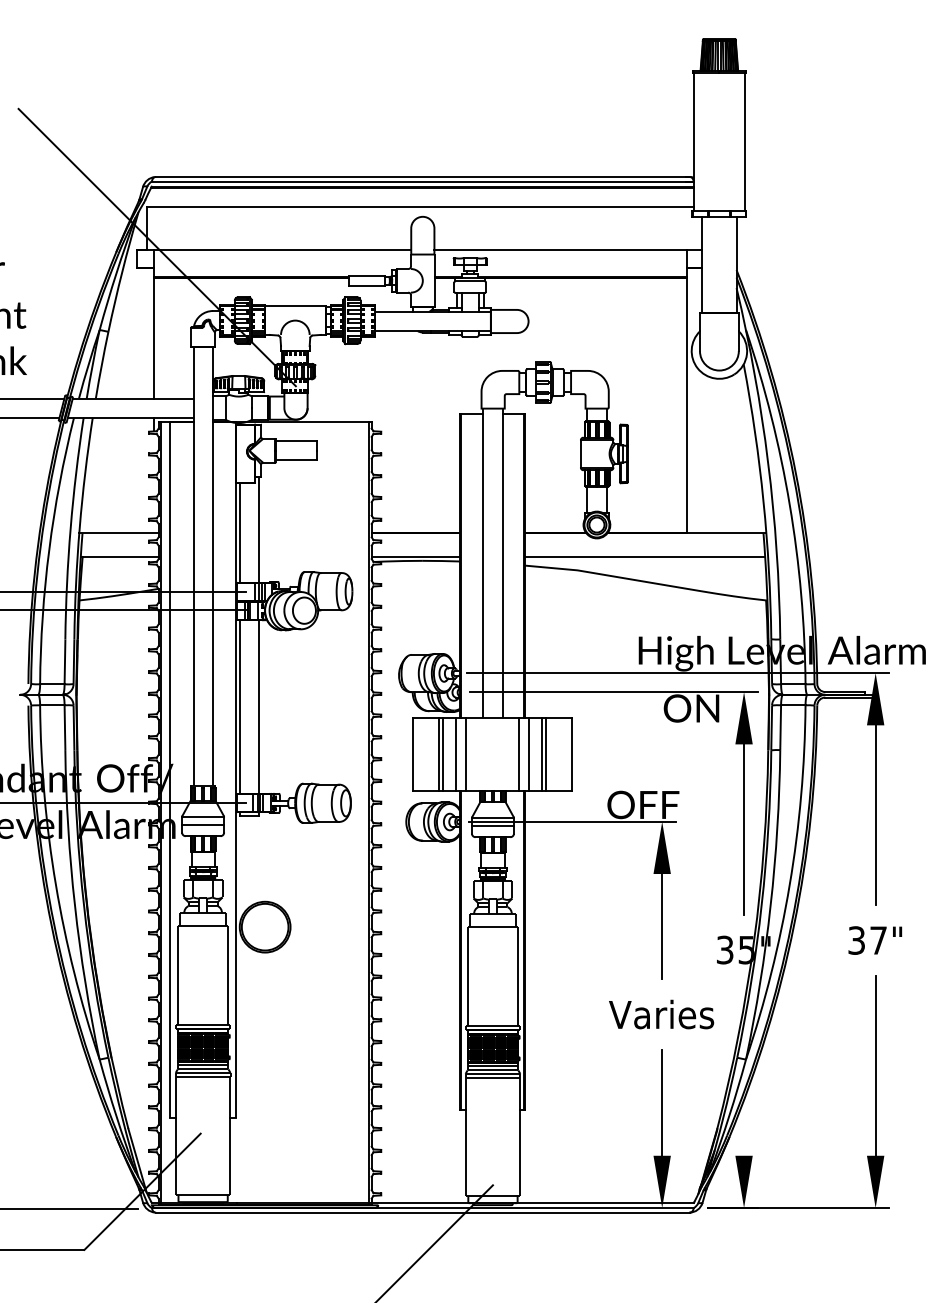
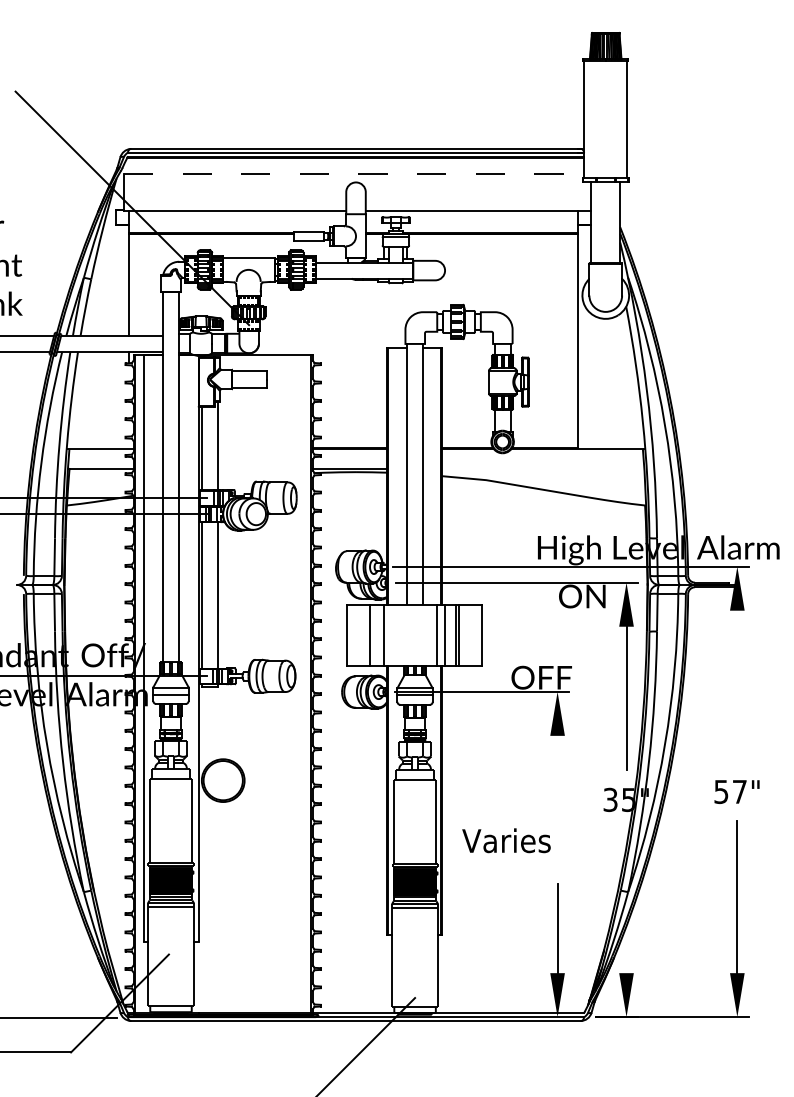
line: (421, 206) -> (354, 173), solid -> dashed
line: (645, 556) -> (543, 468), removed
line: (442, 754) -> (372, 635), removed
line: (465, 754) -> (391, 635), removed
line: (875, 815) -> (737, 686), removed
line: (662, 926) -> (557, 780), removed
text: (856, 940) -> (721, 791), 37" -> 57"
text: (661, 1014) -> (506, 840), moved

